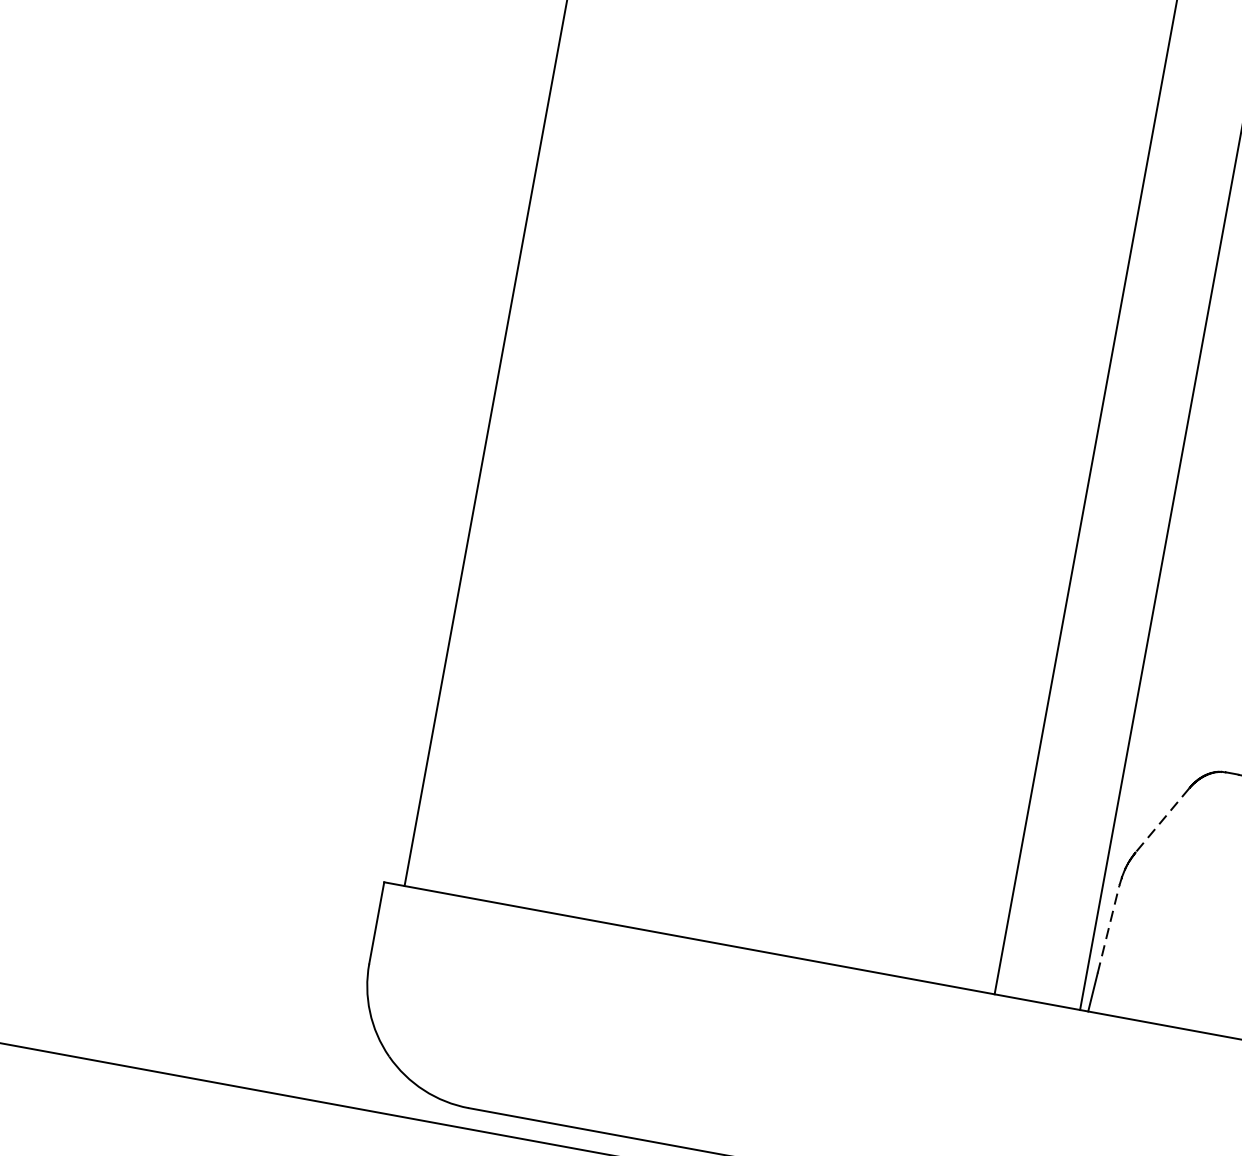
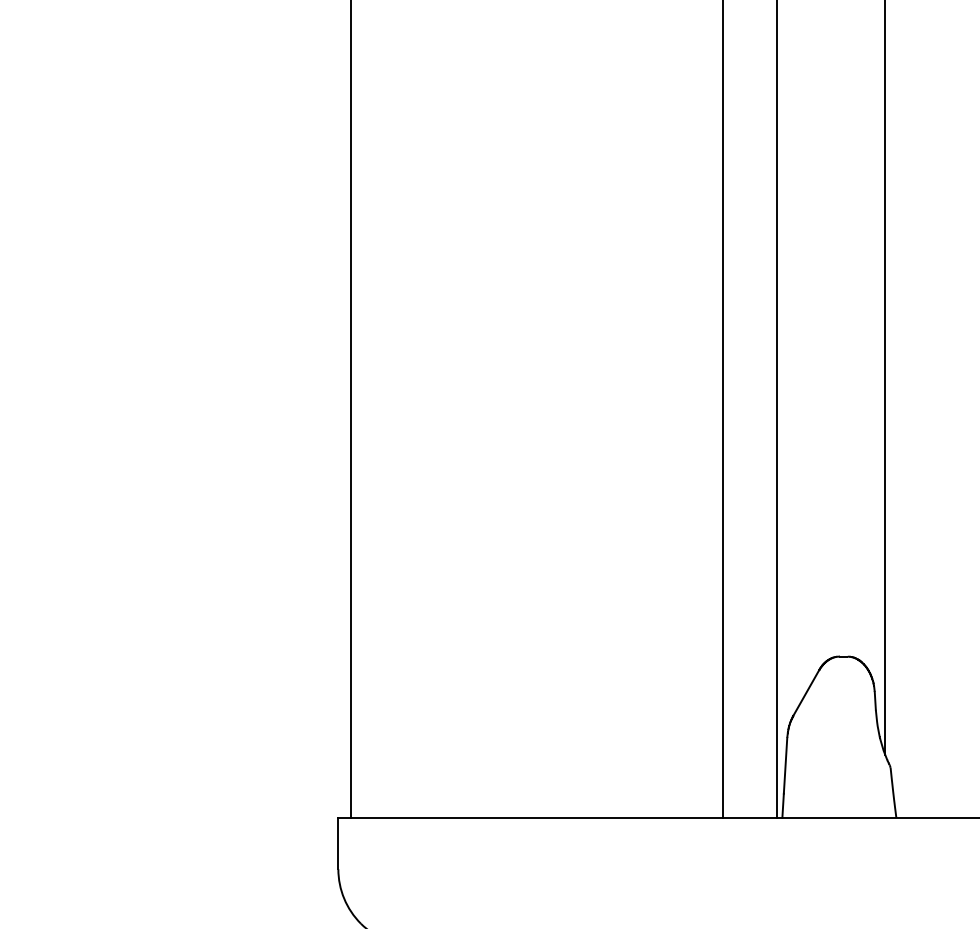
line: (1162, 819) -> (806, 692), dashed -> solid
line: (1108, 929) -> (785, 765), dashed -> solid

